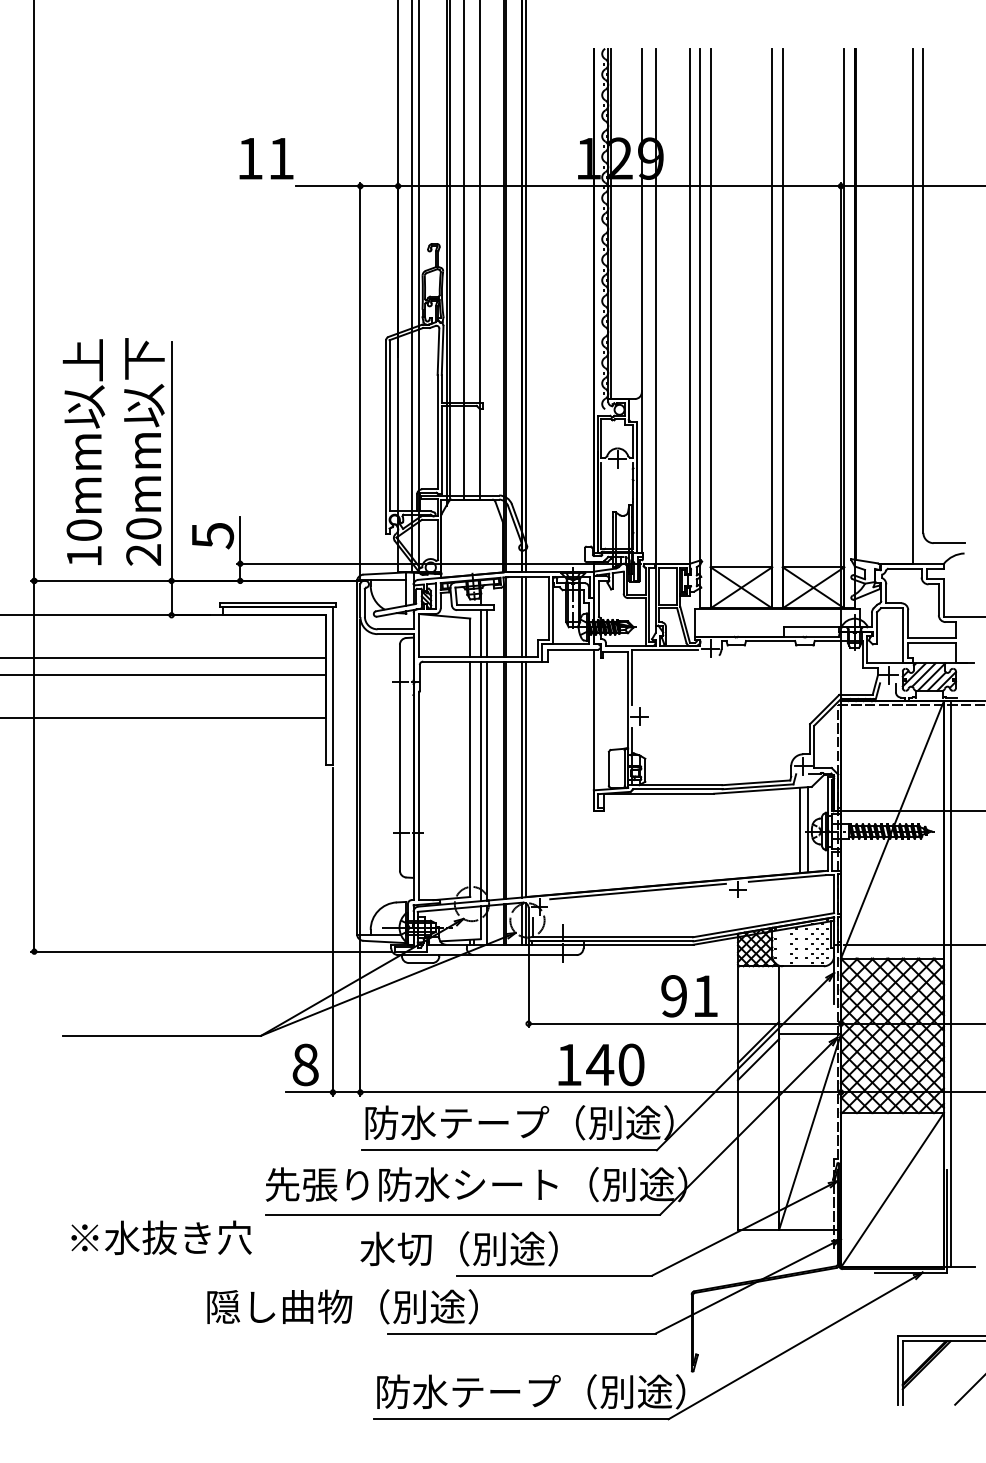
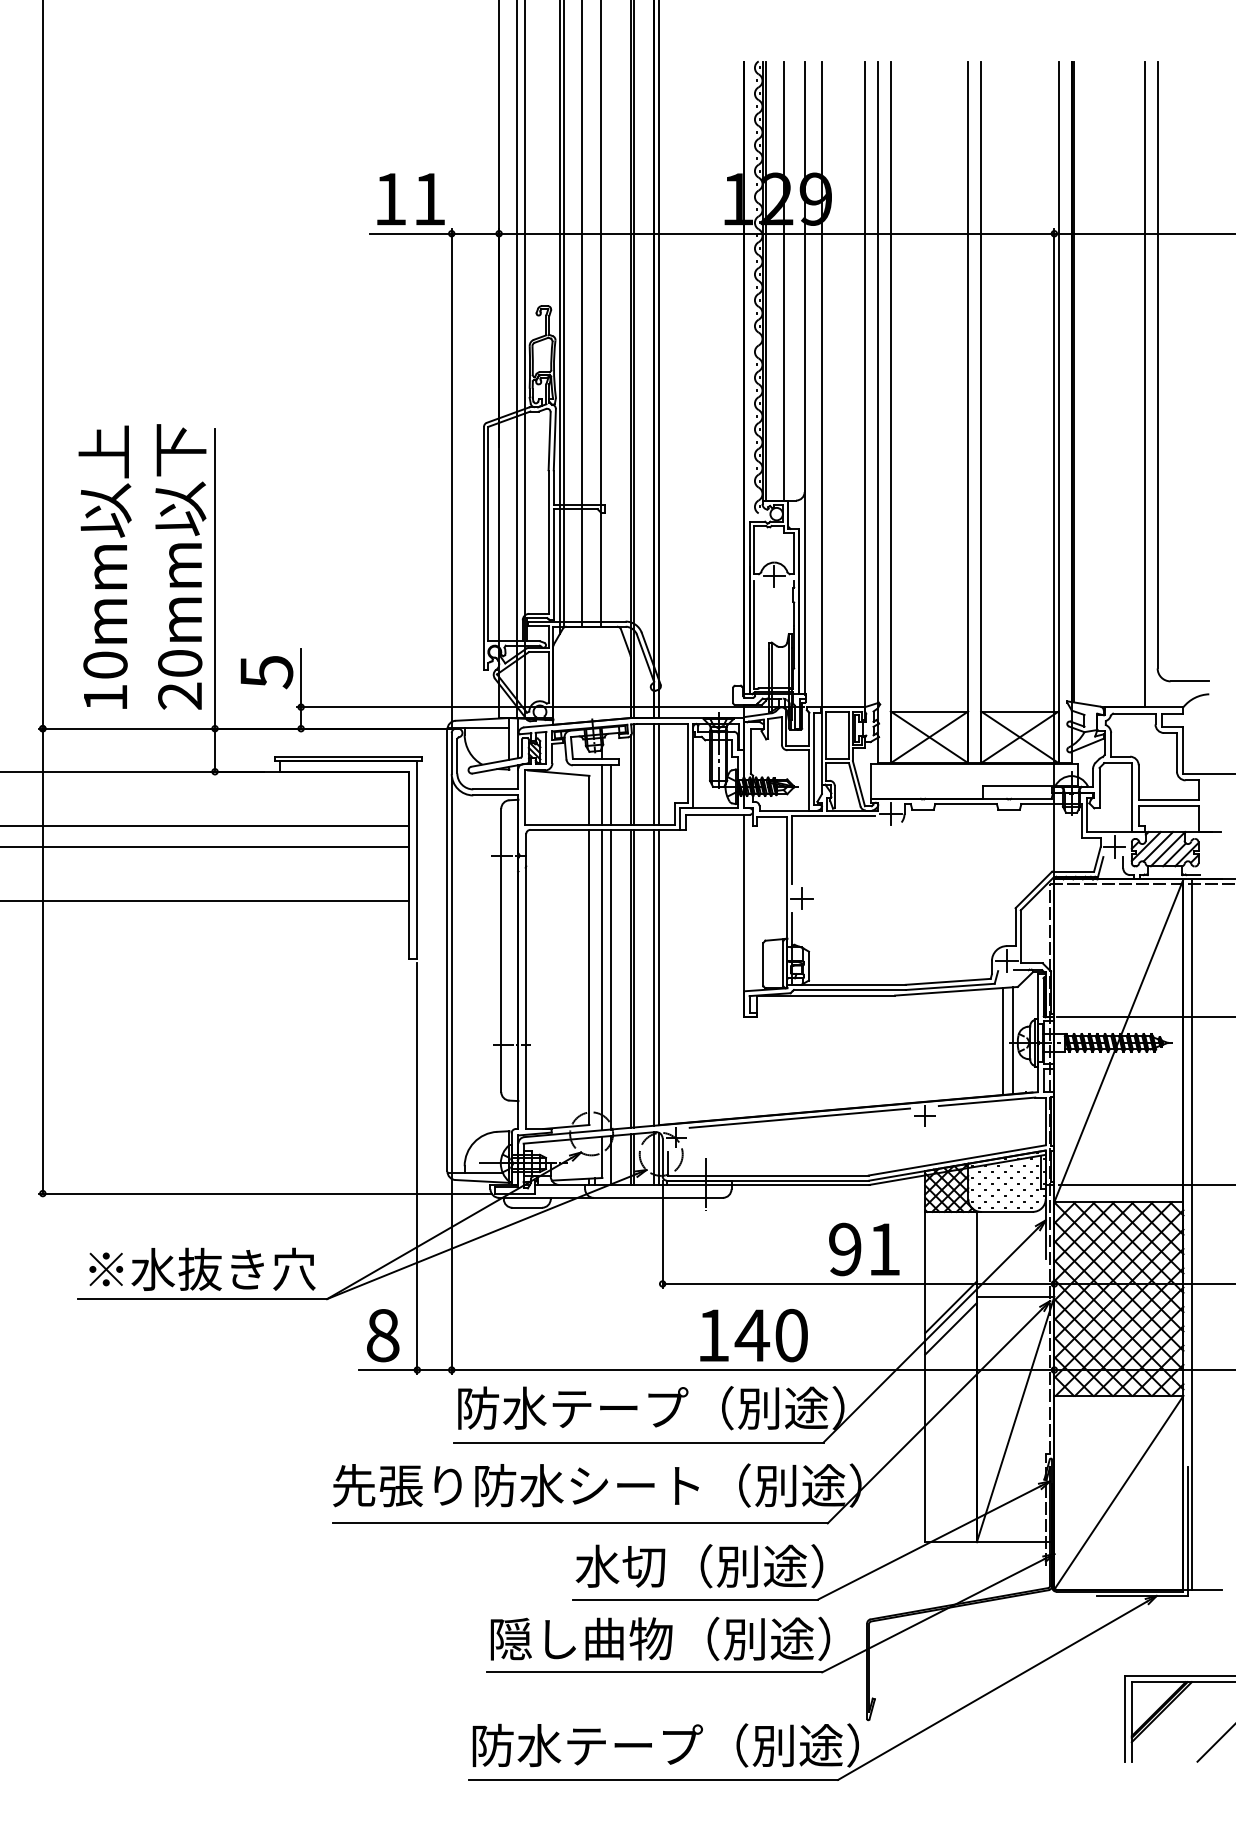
text: (266, 158) -> (410, 199), moved
line: (625, 223) -> (784, 280), added
text: (161, 1237) -> (202, 1268), moved
text: (459, 1249) -> (699, 1566), moved
text: (342, 1306) -> (660, 1638), moved

